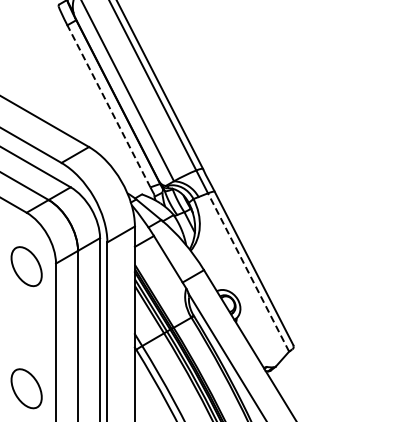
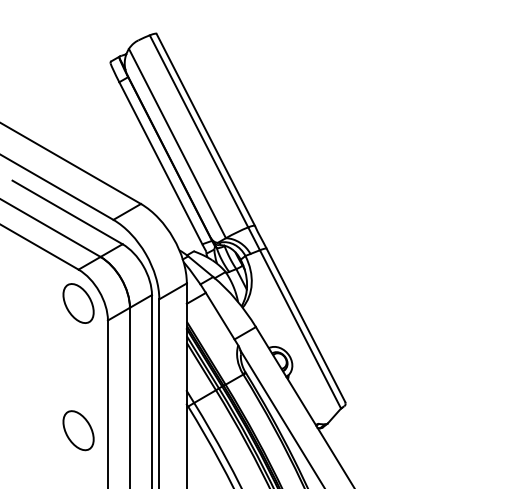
line: (108, 105) -> (160, 162), dashed -> solid
part: (26, 266) -> (78, 303), moved
line: (248, 272) -> (300, 329), dashed -> solid
part: (26, 388) -> (78, 430), moved

